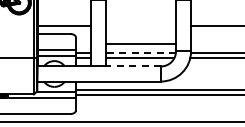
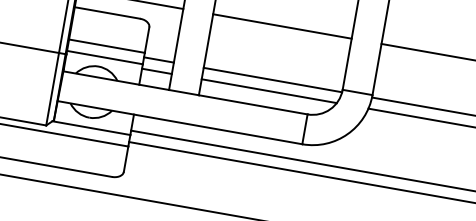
line: (141, 43) -> (283, 26), moved
line: (141, 52) -> (273, 79), dashed -> solid
line: (133, 66) -> (253, 104), dashed -> solid

